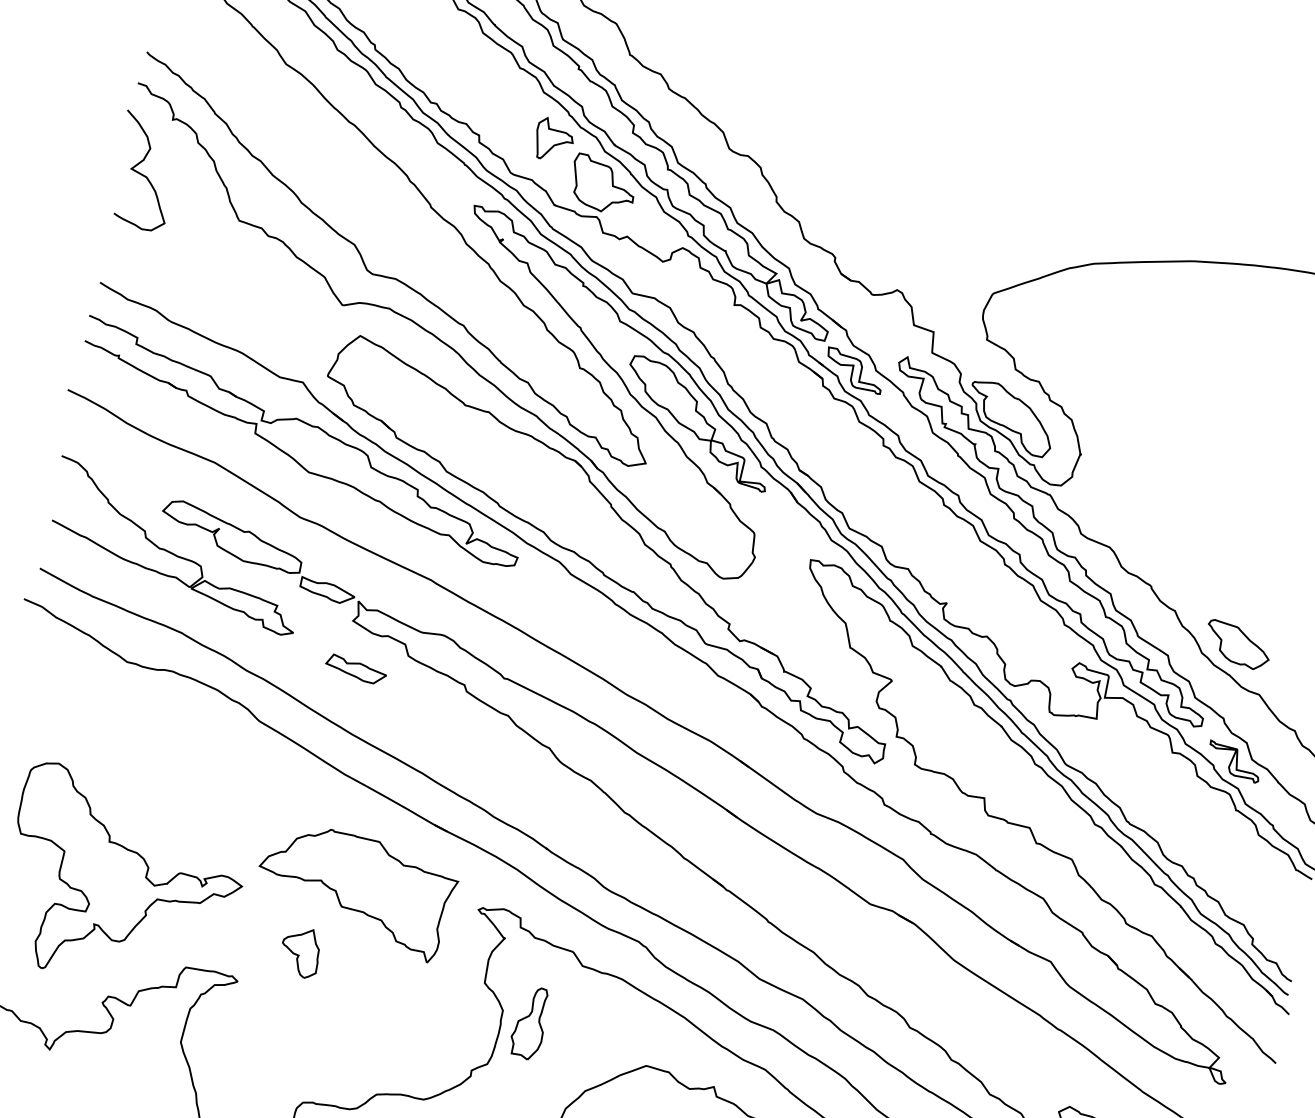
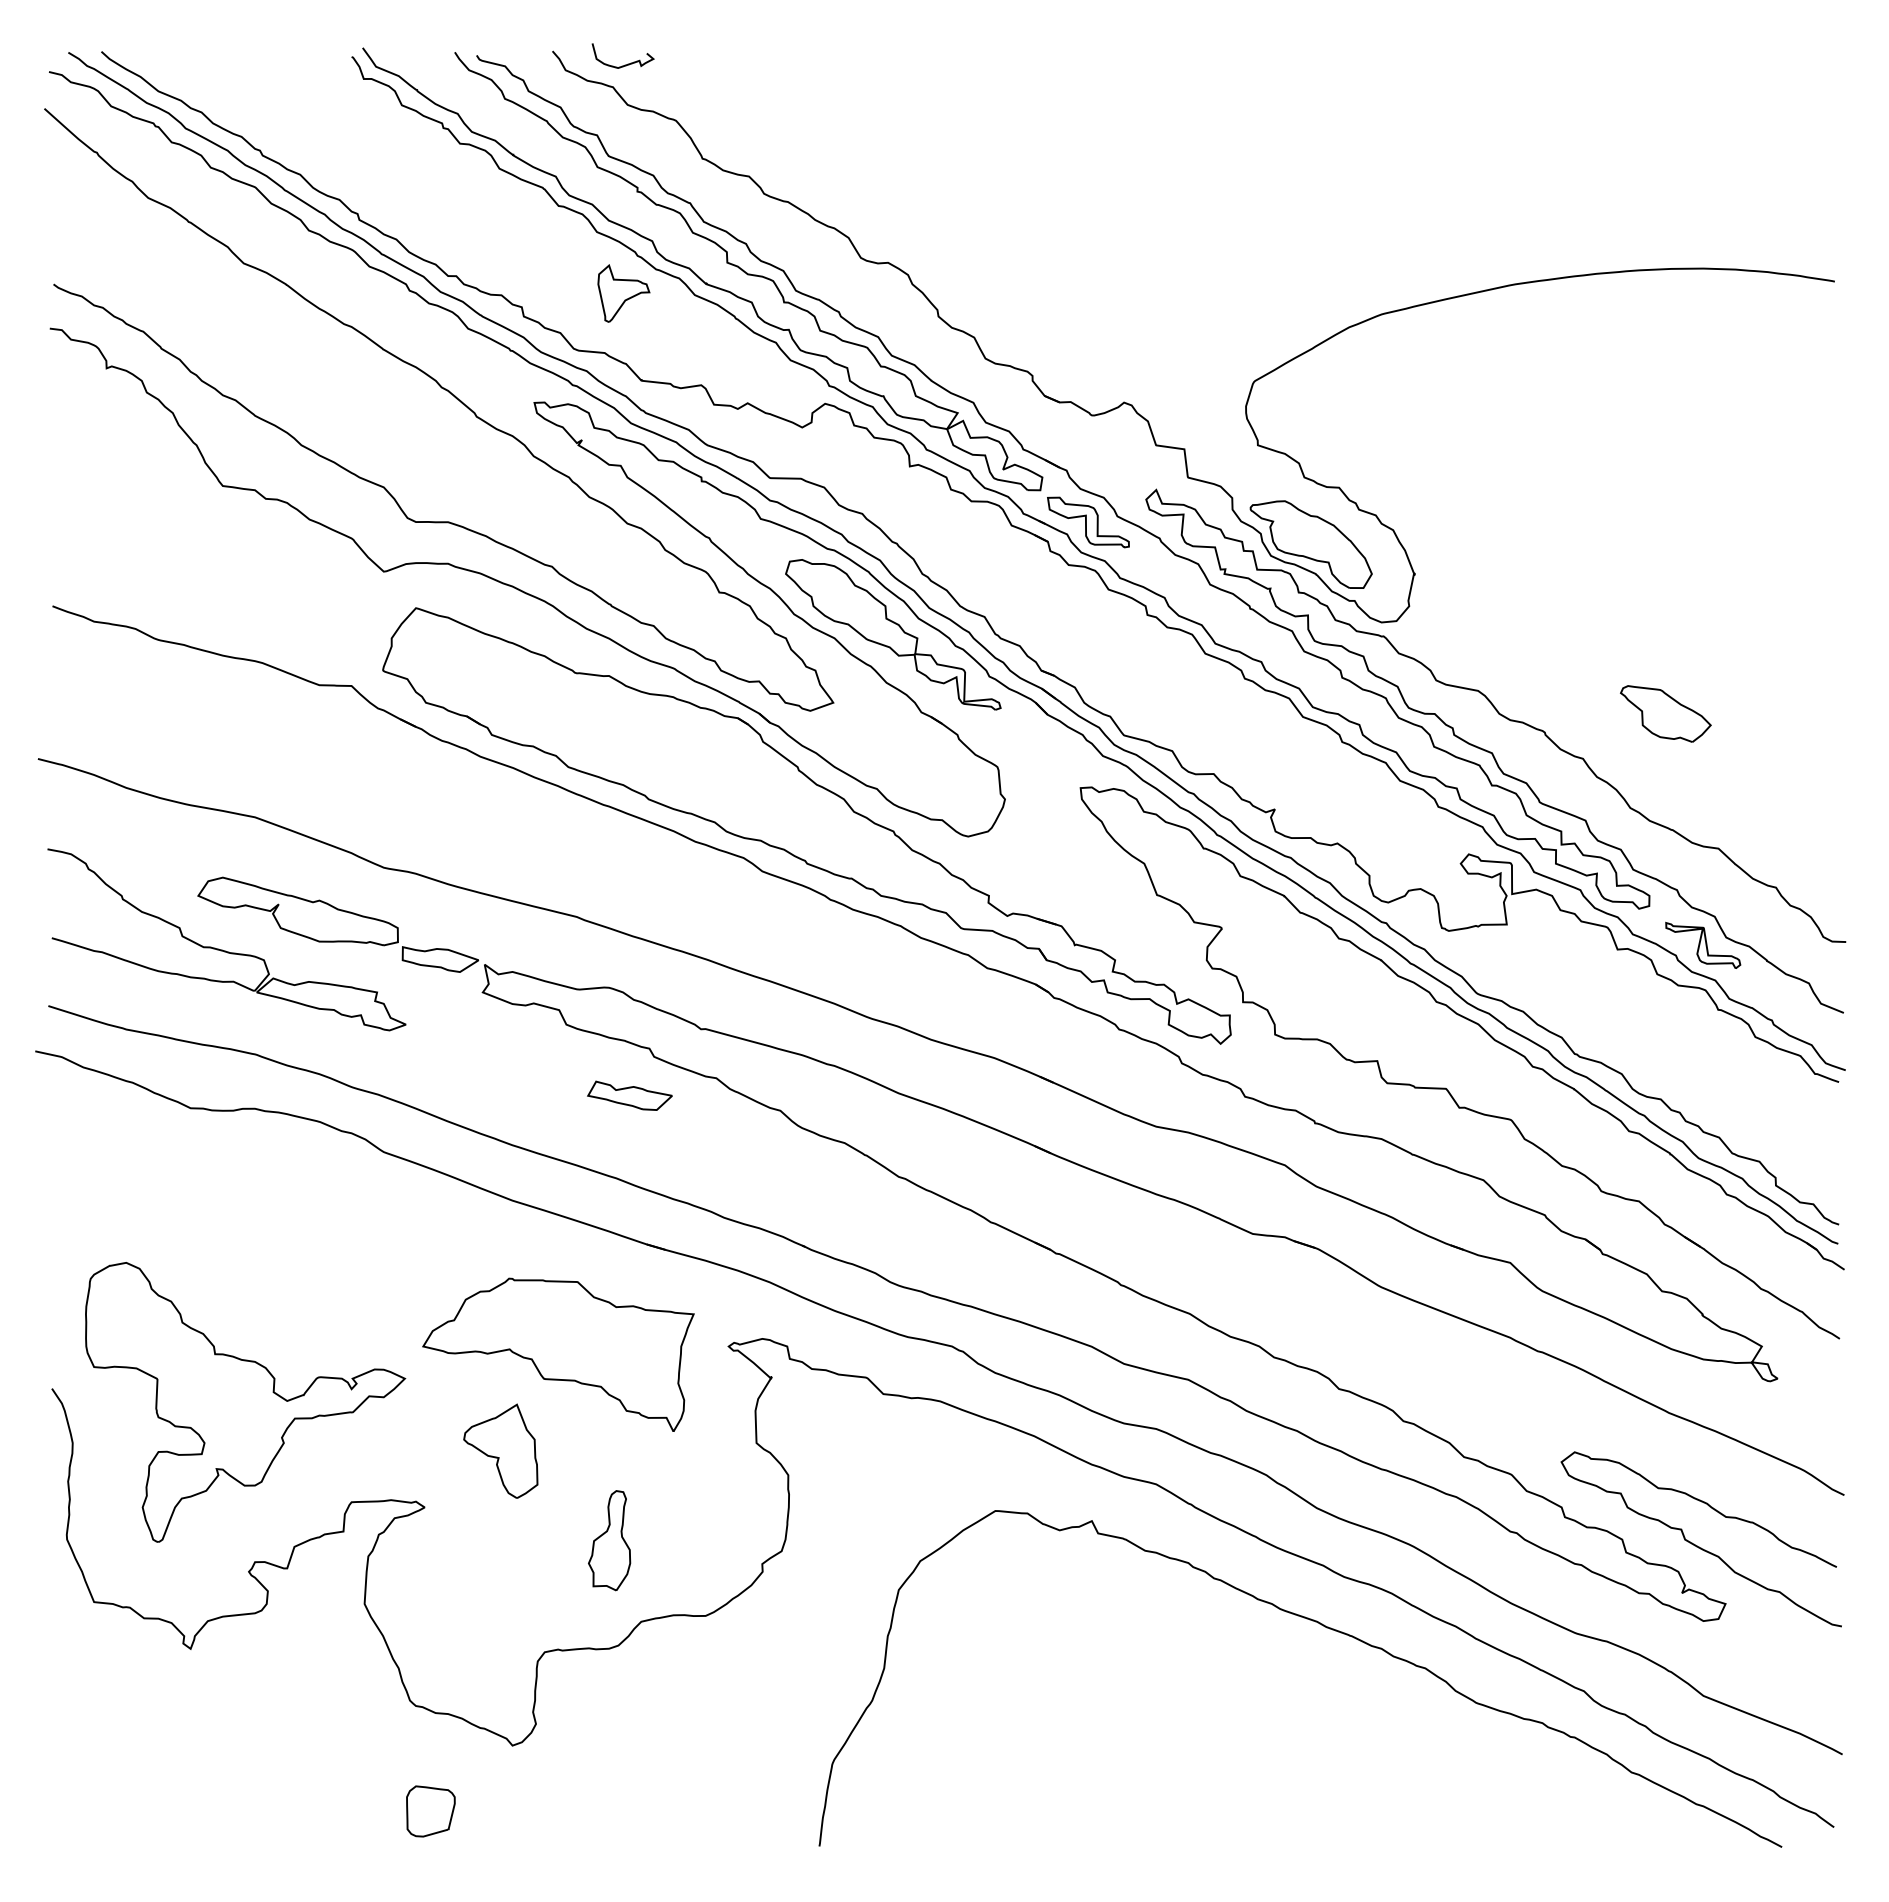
curve: (142, 174) -> (80, 449), removed
part: (603, 185) -> (701, 340), removed
part: (309, 425) -> (372, 742), removed
part: (1237, 644) -> (1665, 713), moved
part: (355, 669) -> (629, 1095), moved
part: (300, 952) -> (501, 1451), size x1.4
part: (529, 1022) -> (609, 1540), moved

